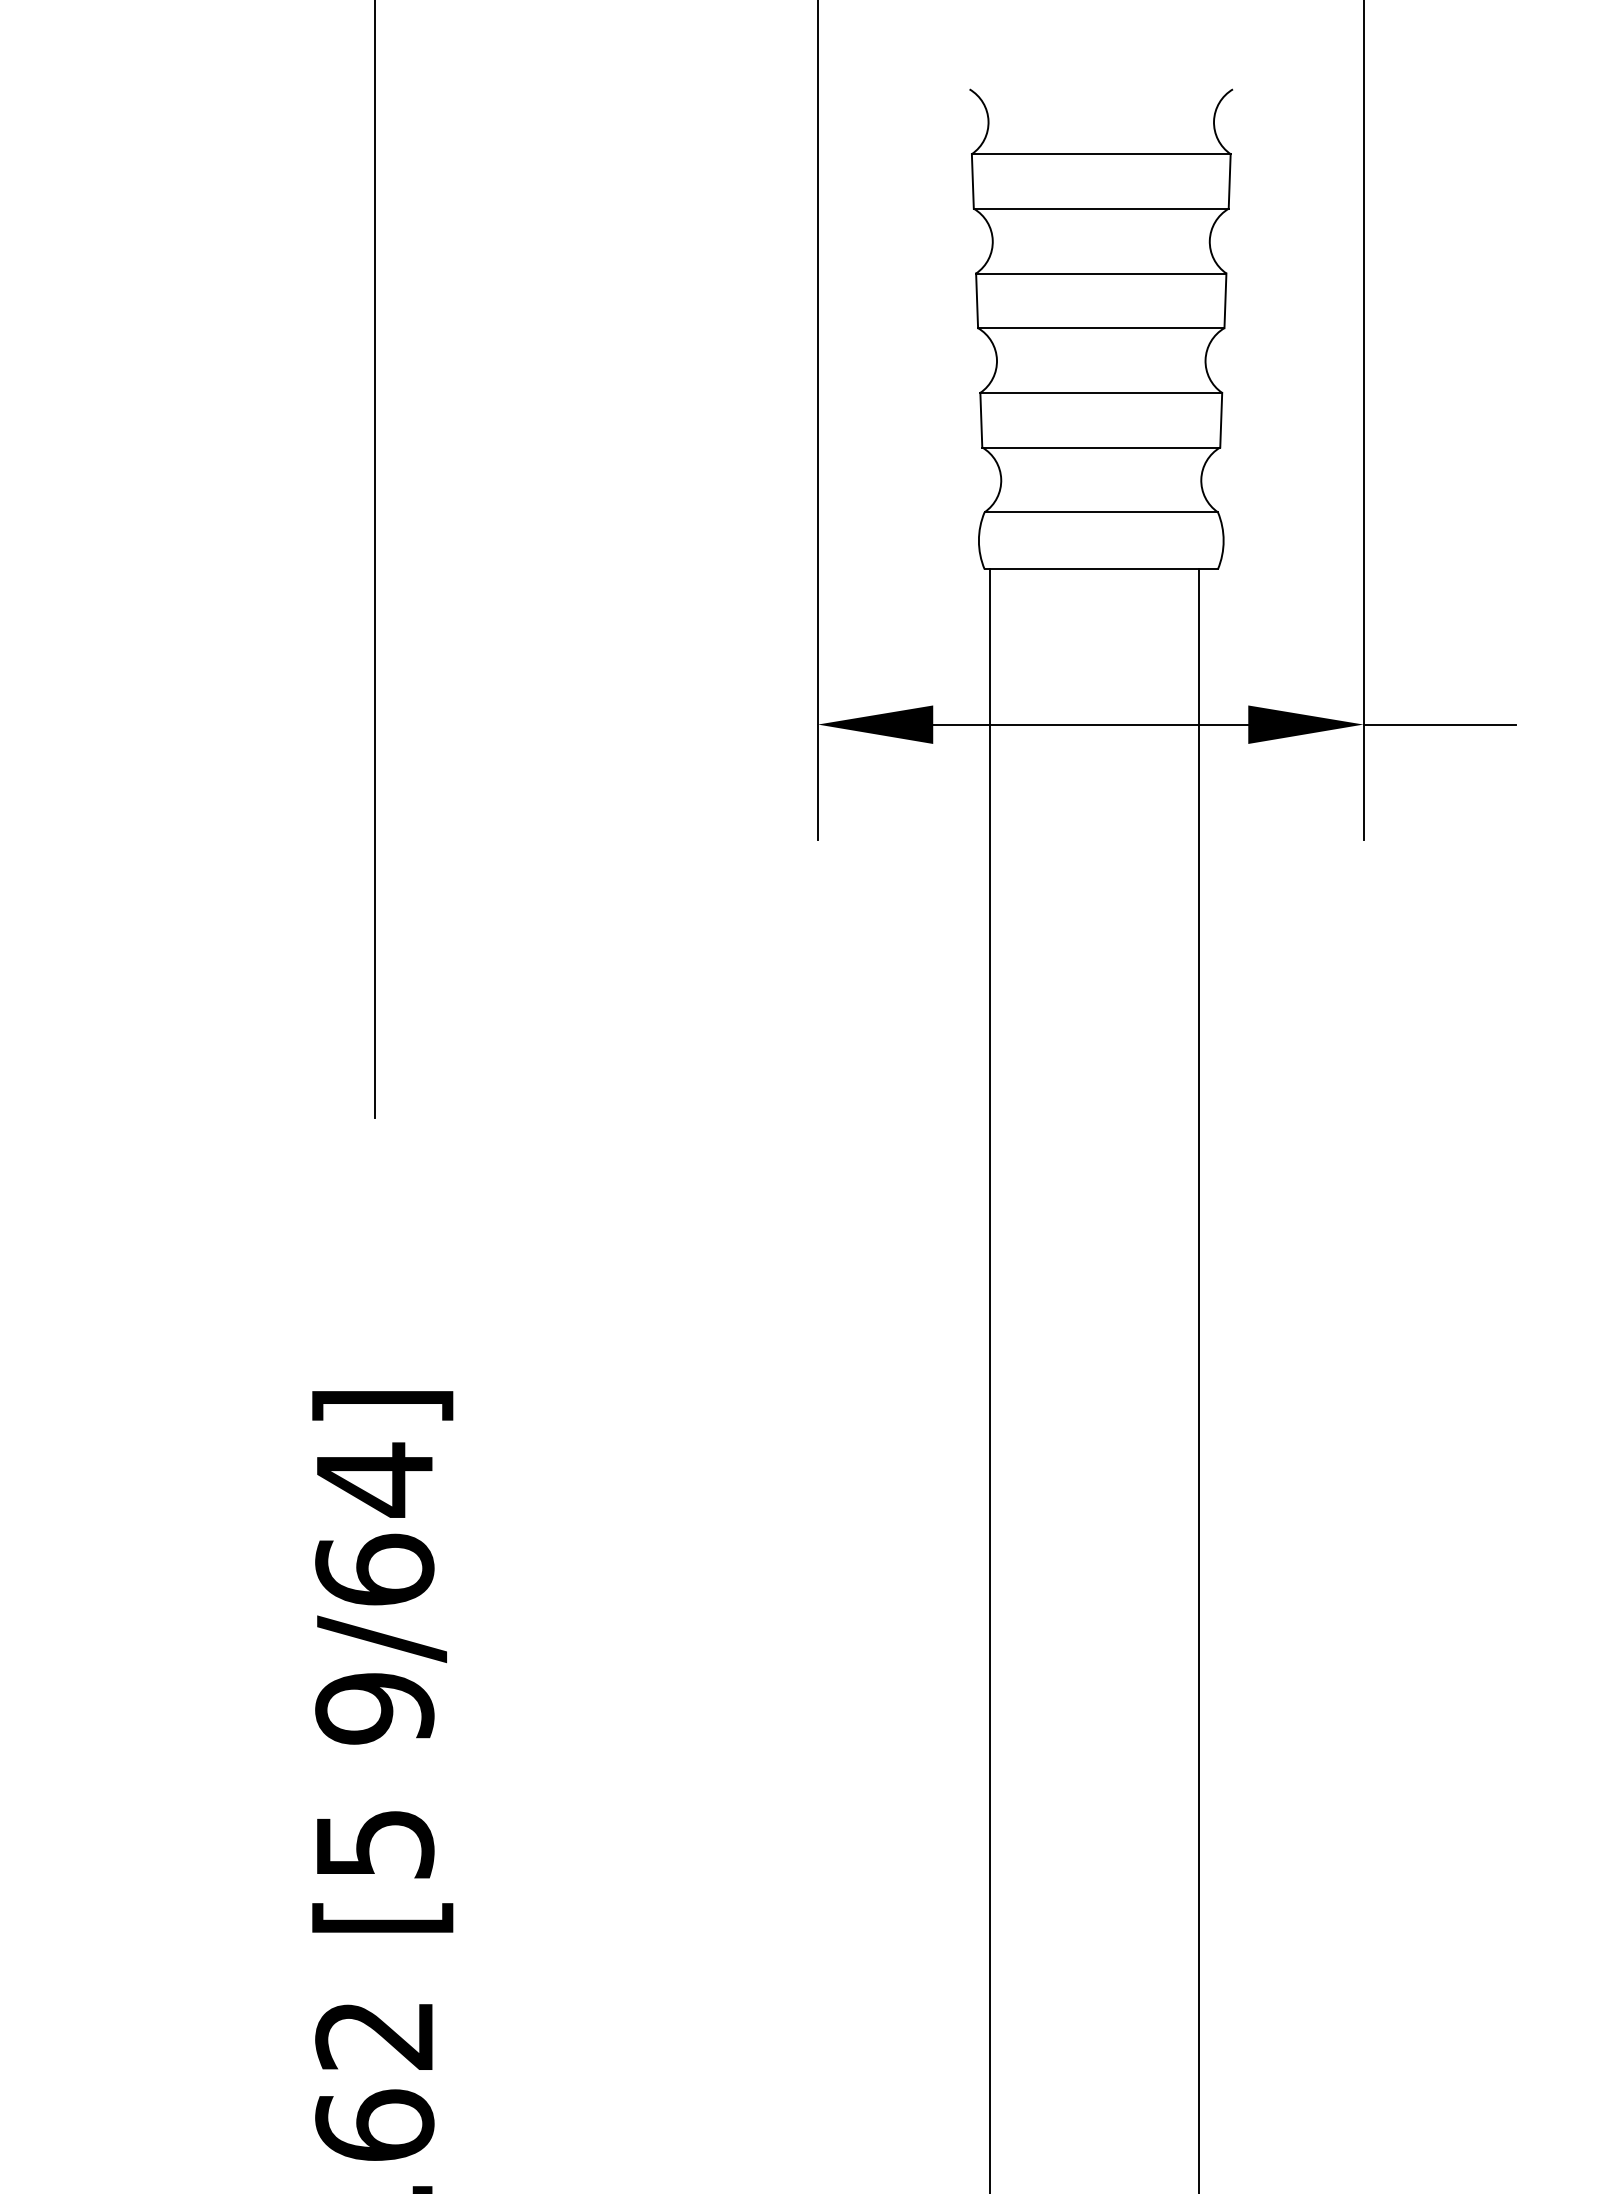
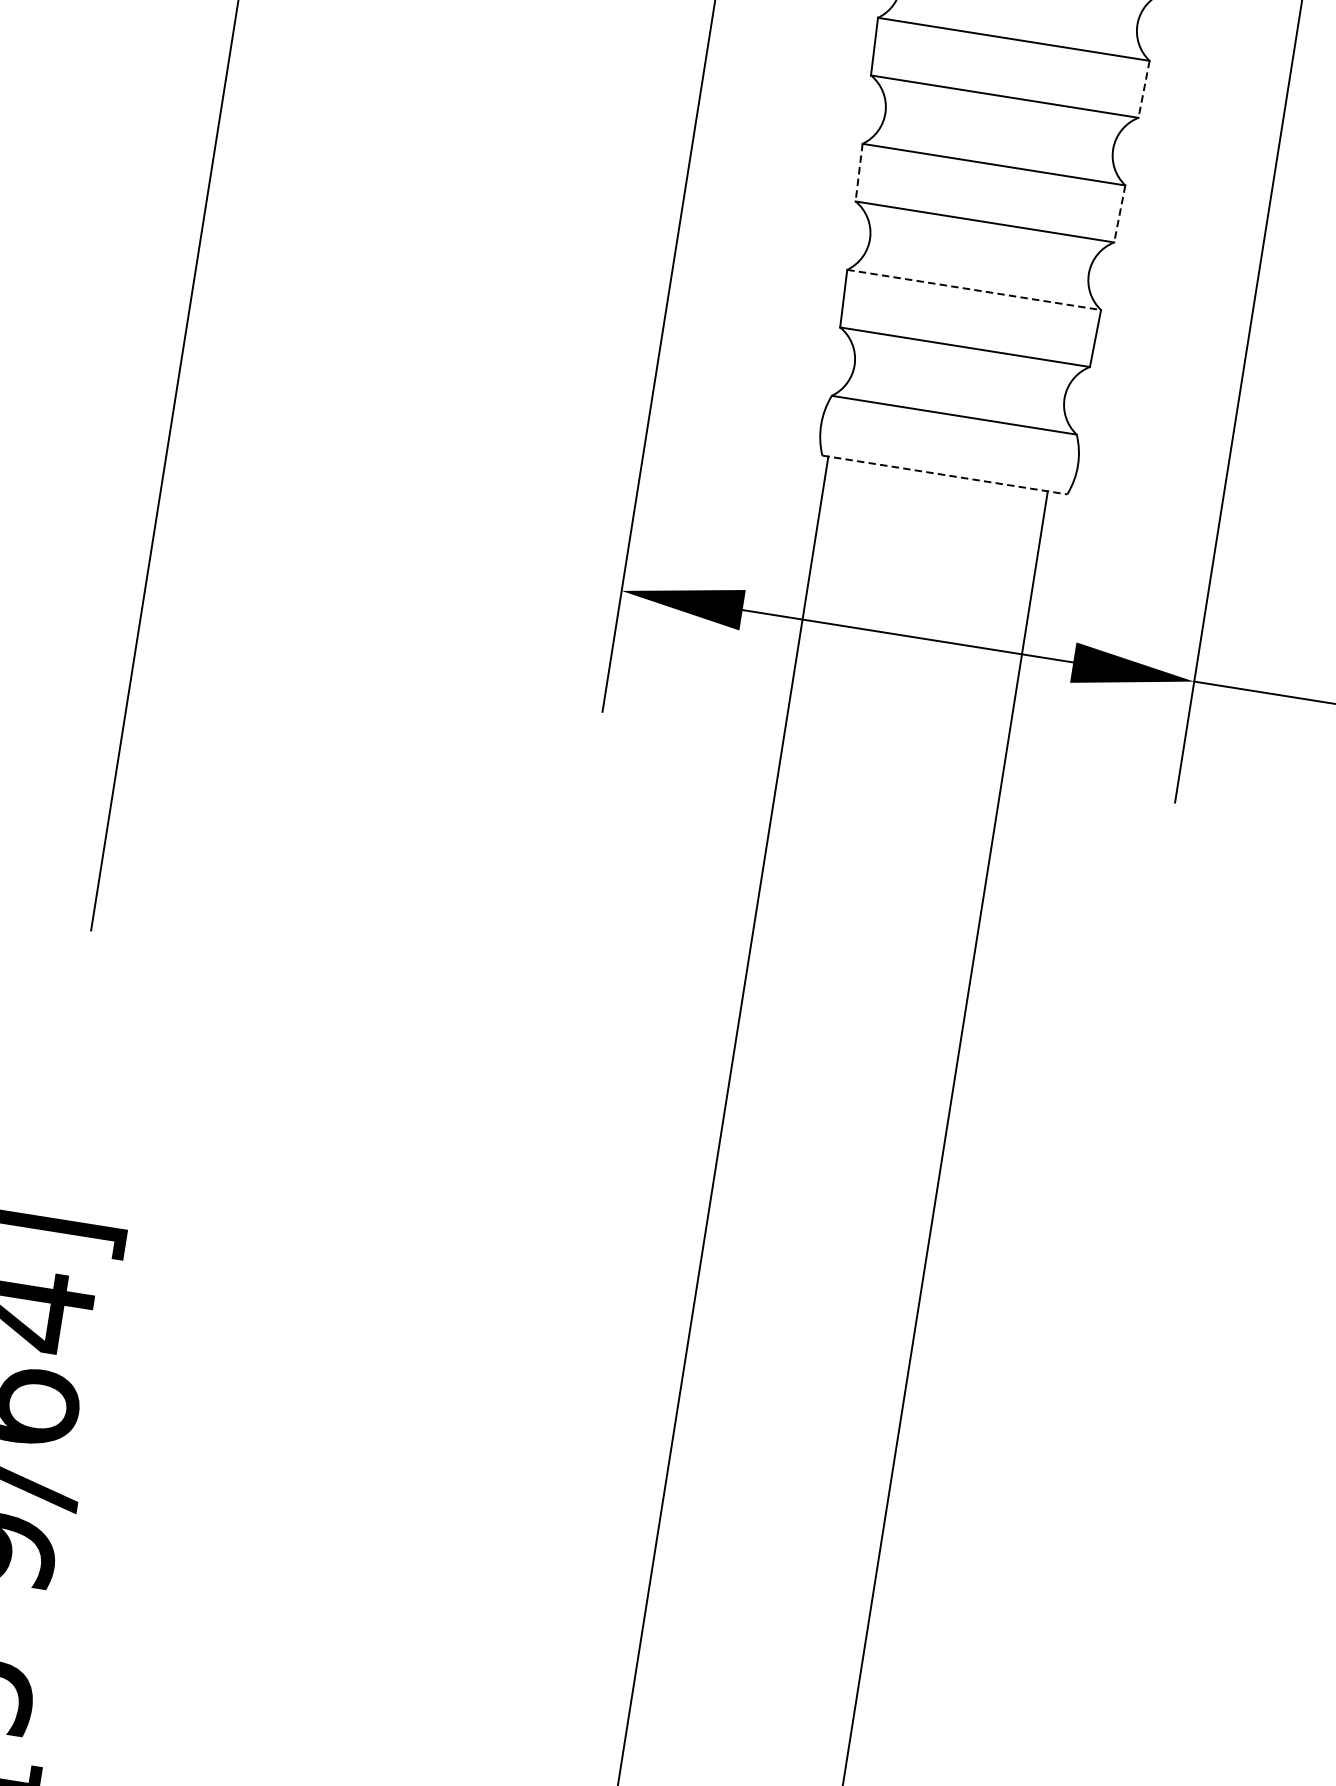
line: (1229, 181) -> (1143, 89), solid -> dashed
line: (977, 301) -> (859, 173), solid -> dashed
line: (1225, 301) -> (1119, 214), solid -> dashed
line: (1101, 392) -> (974, 289), solid -> dashed
line: (1101, 569) -> (945, 475), solid -> dashed

